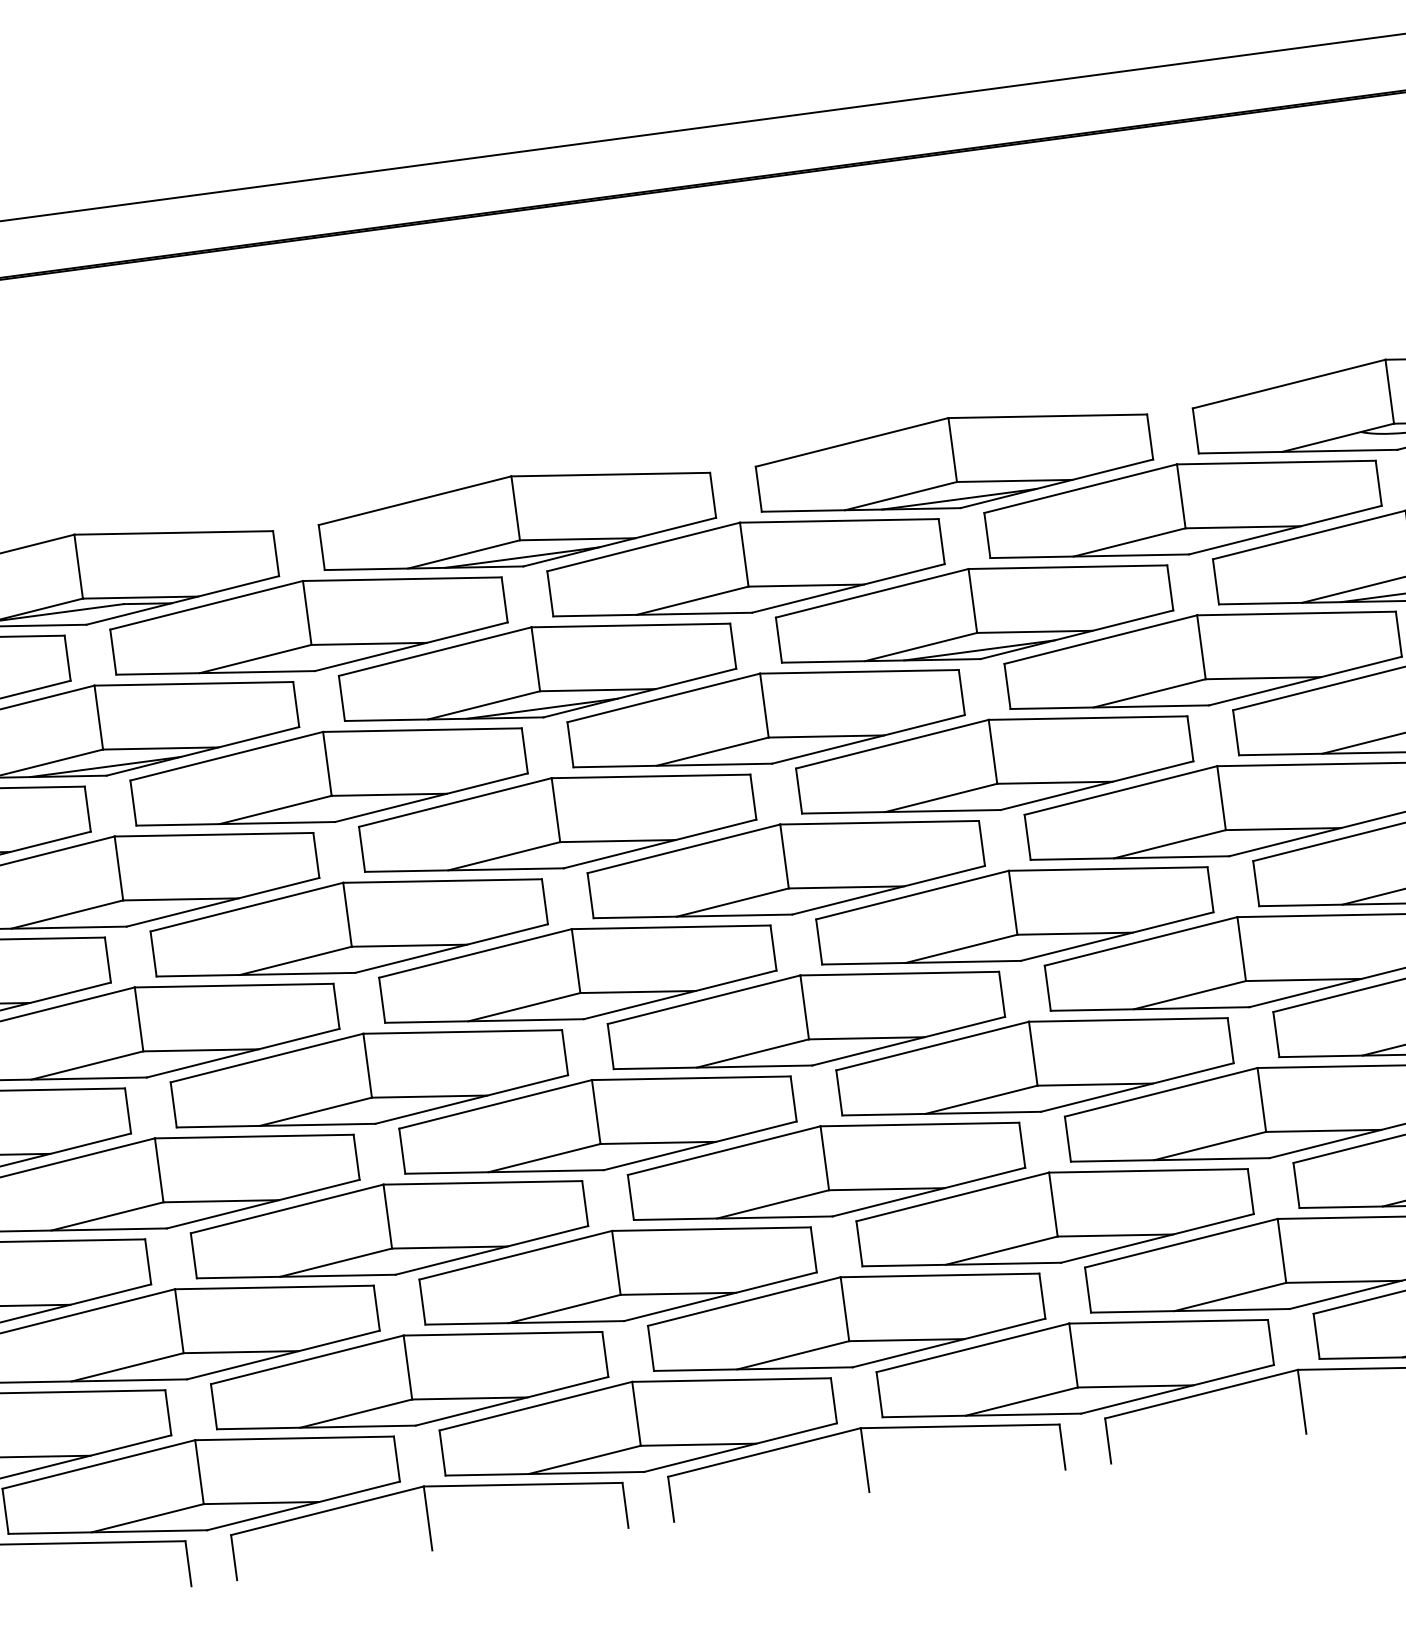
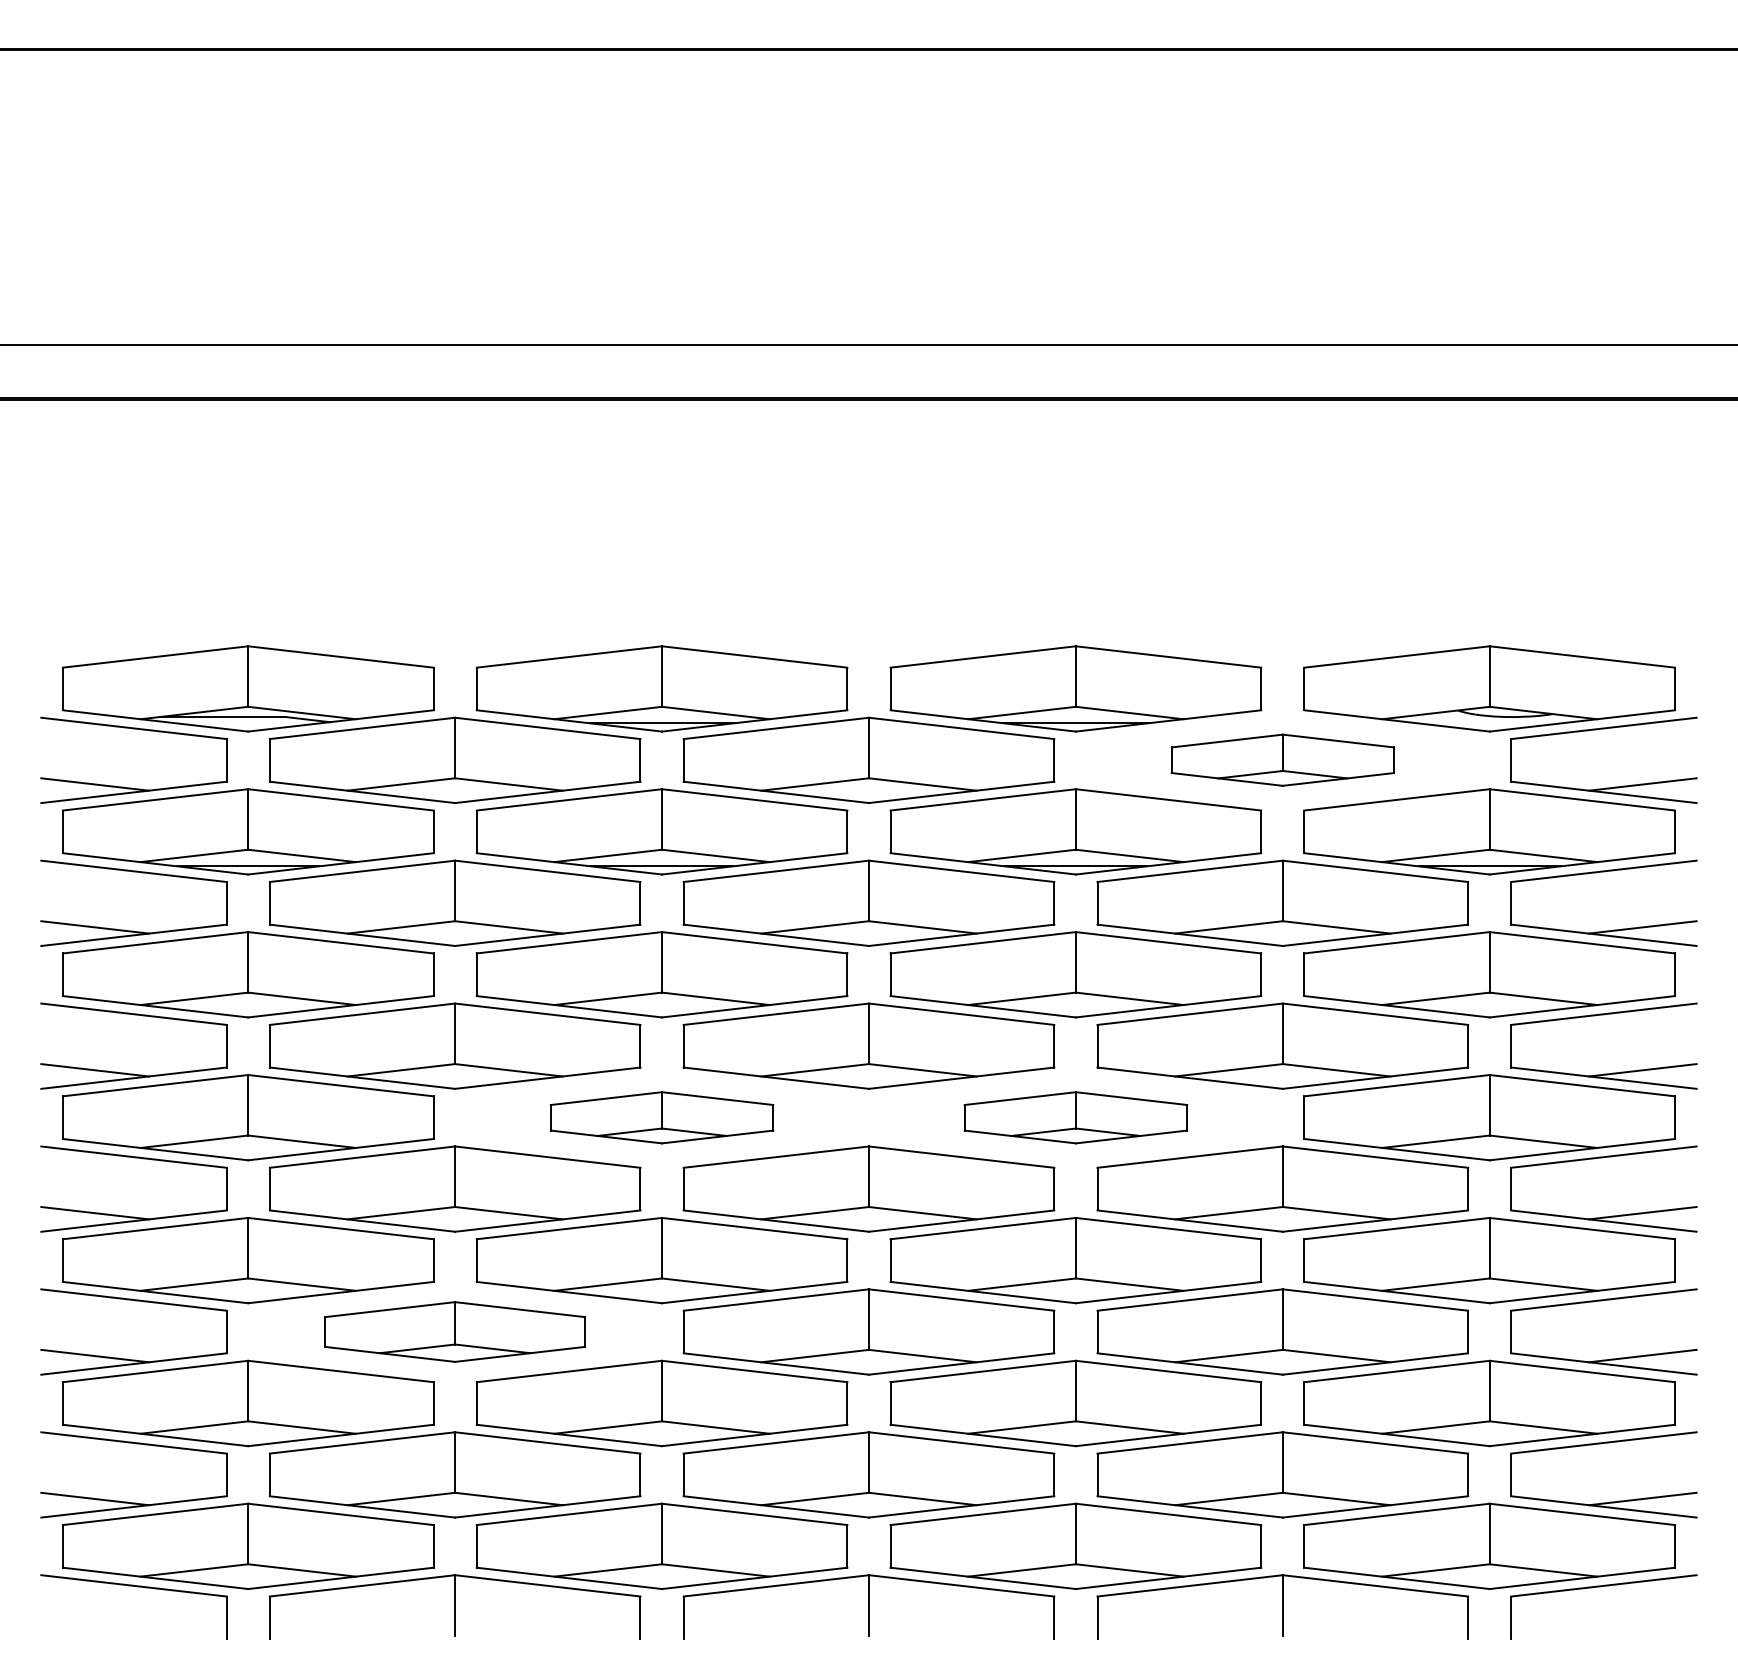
part: (1182, 508) -> (1282, 759), size x0.6
part: (1014, 915) -> (1075, 1117), size x0.6
part: (577, 974) -> (661, 1117), size x0.6
part: (388, 1229) -> (454, 1331), size x0.7

